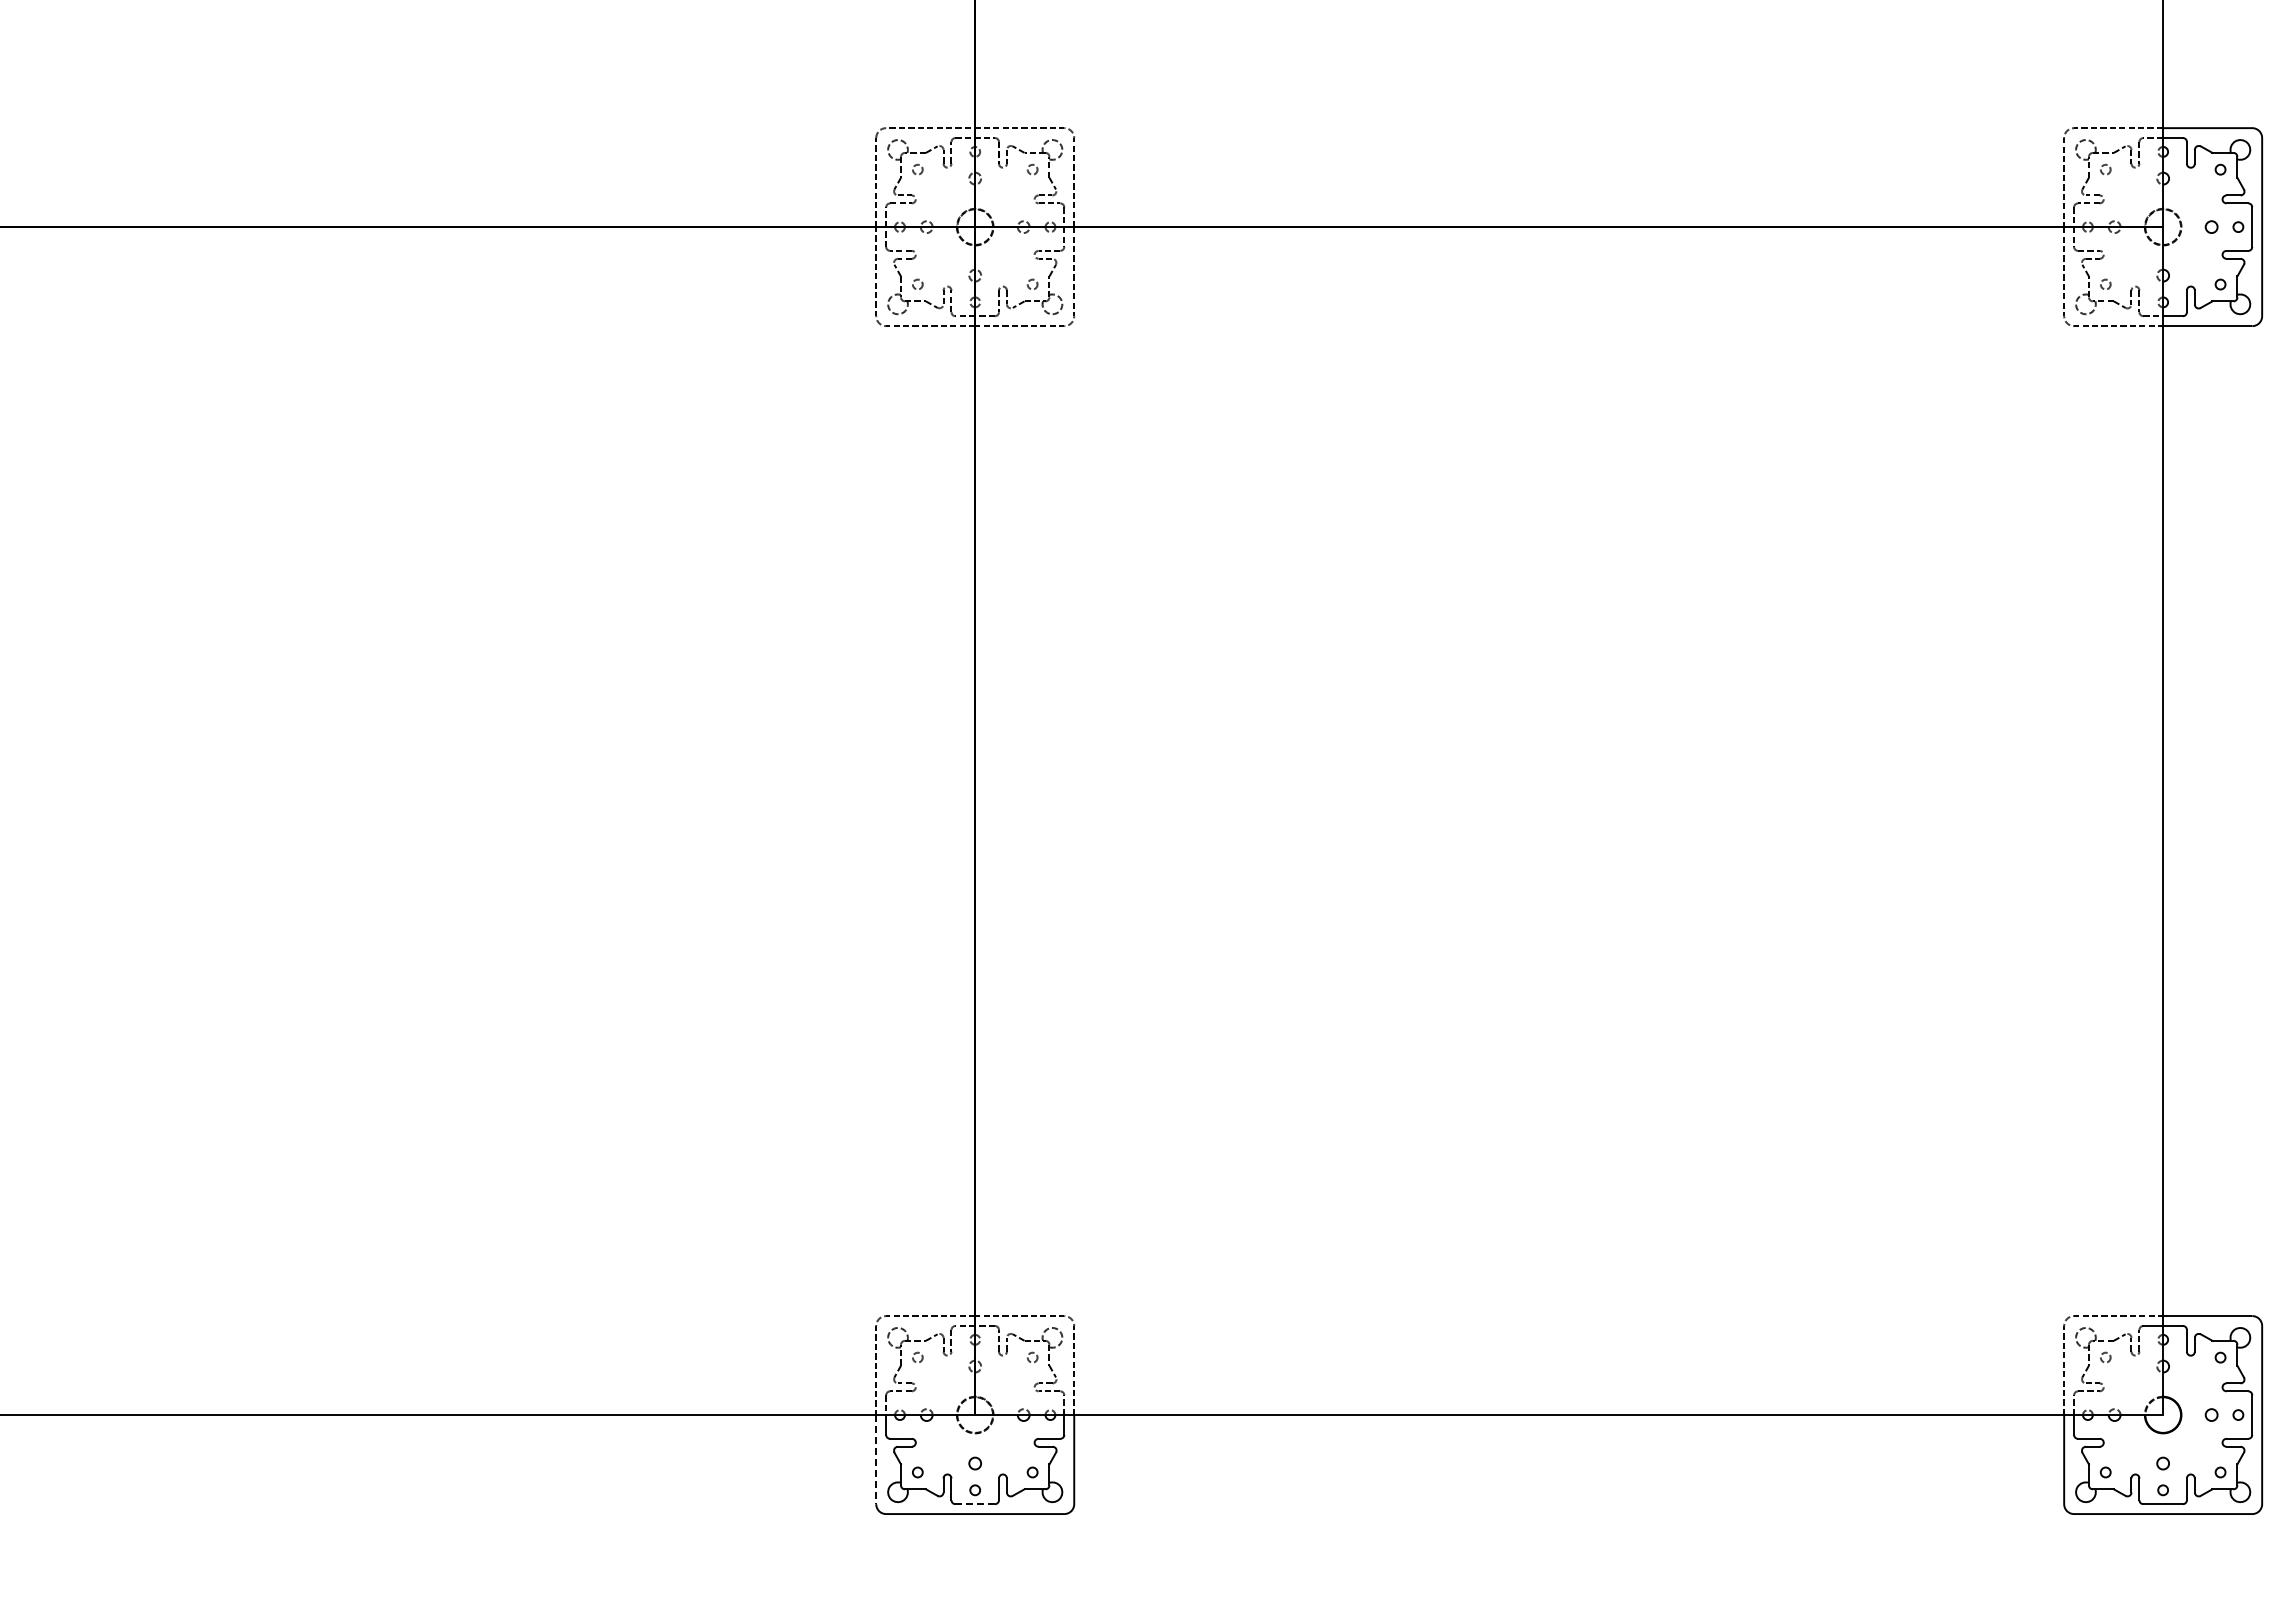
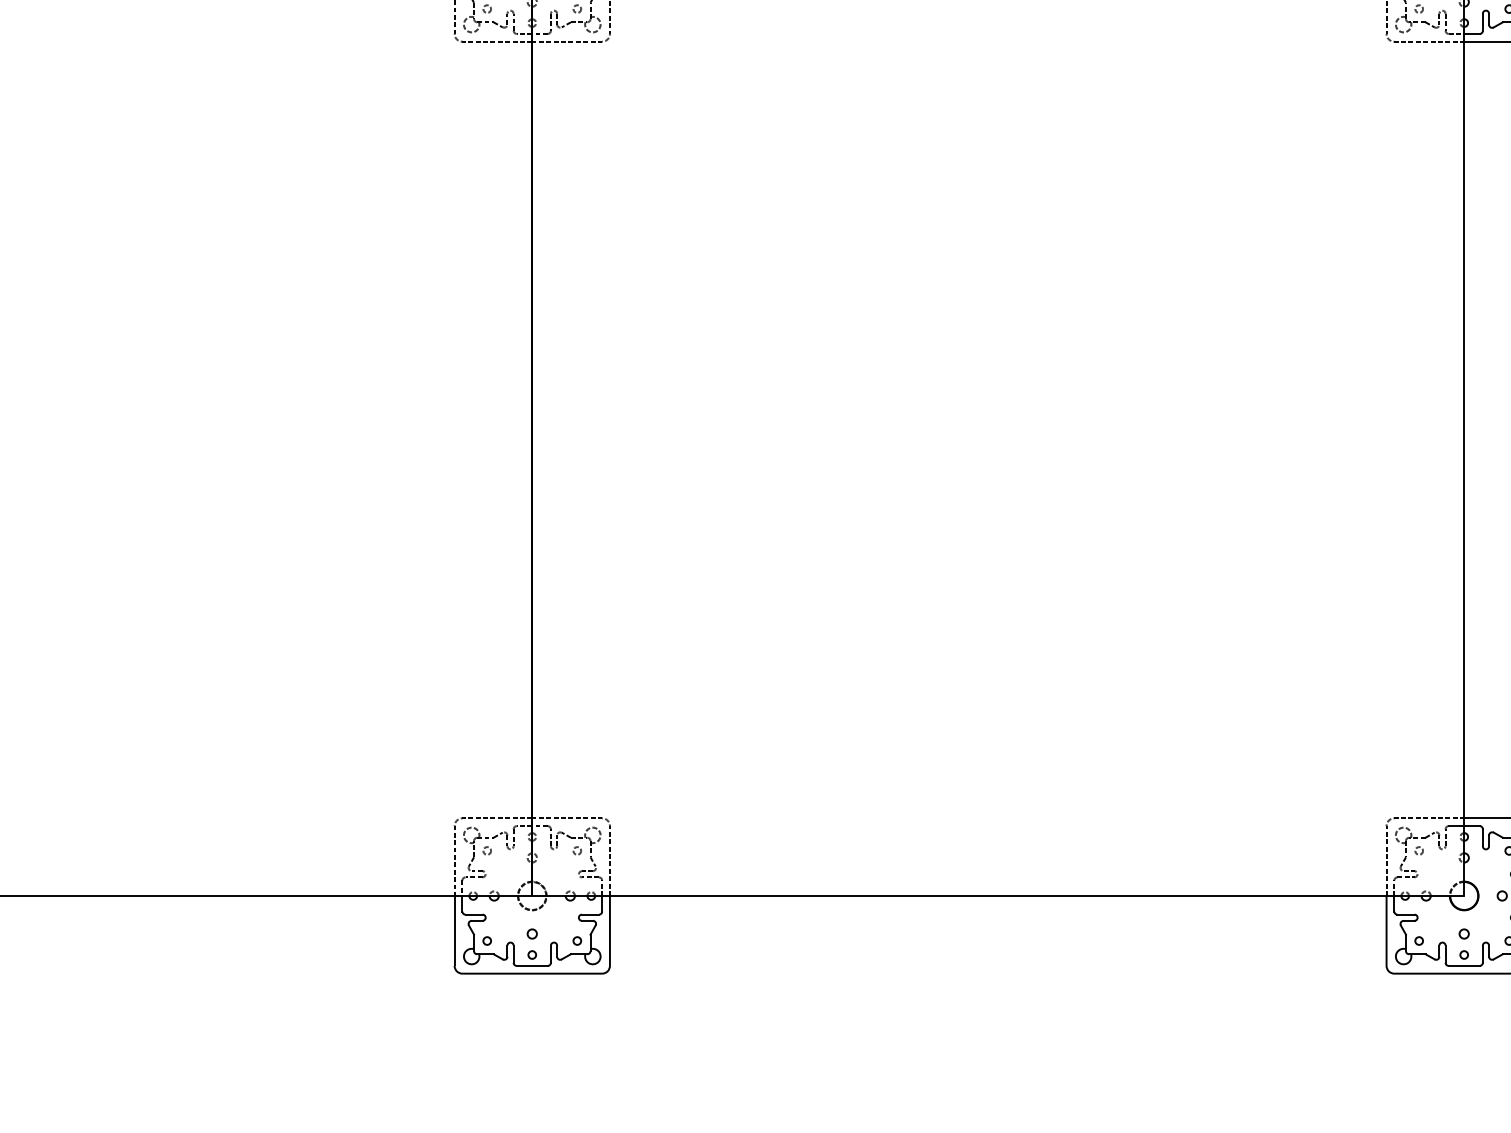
line: (876, 1459) -> (454, 930), dashed -> solid
line: (975, 1504) -> (532, 966), dashed -> solid

